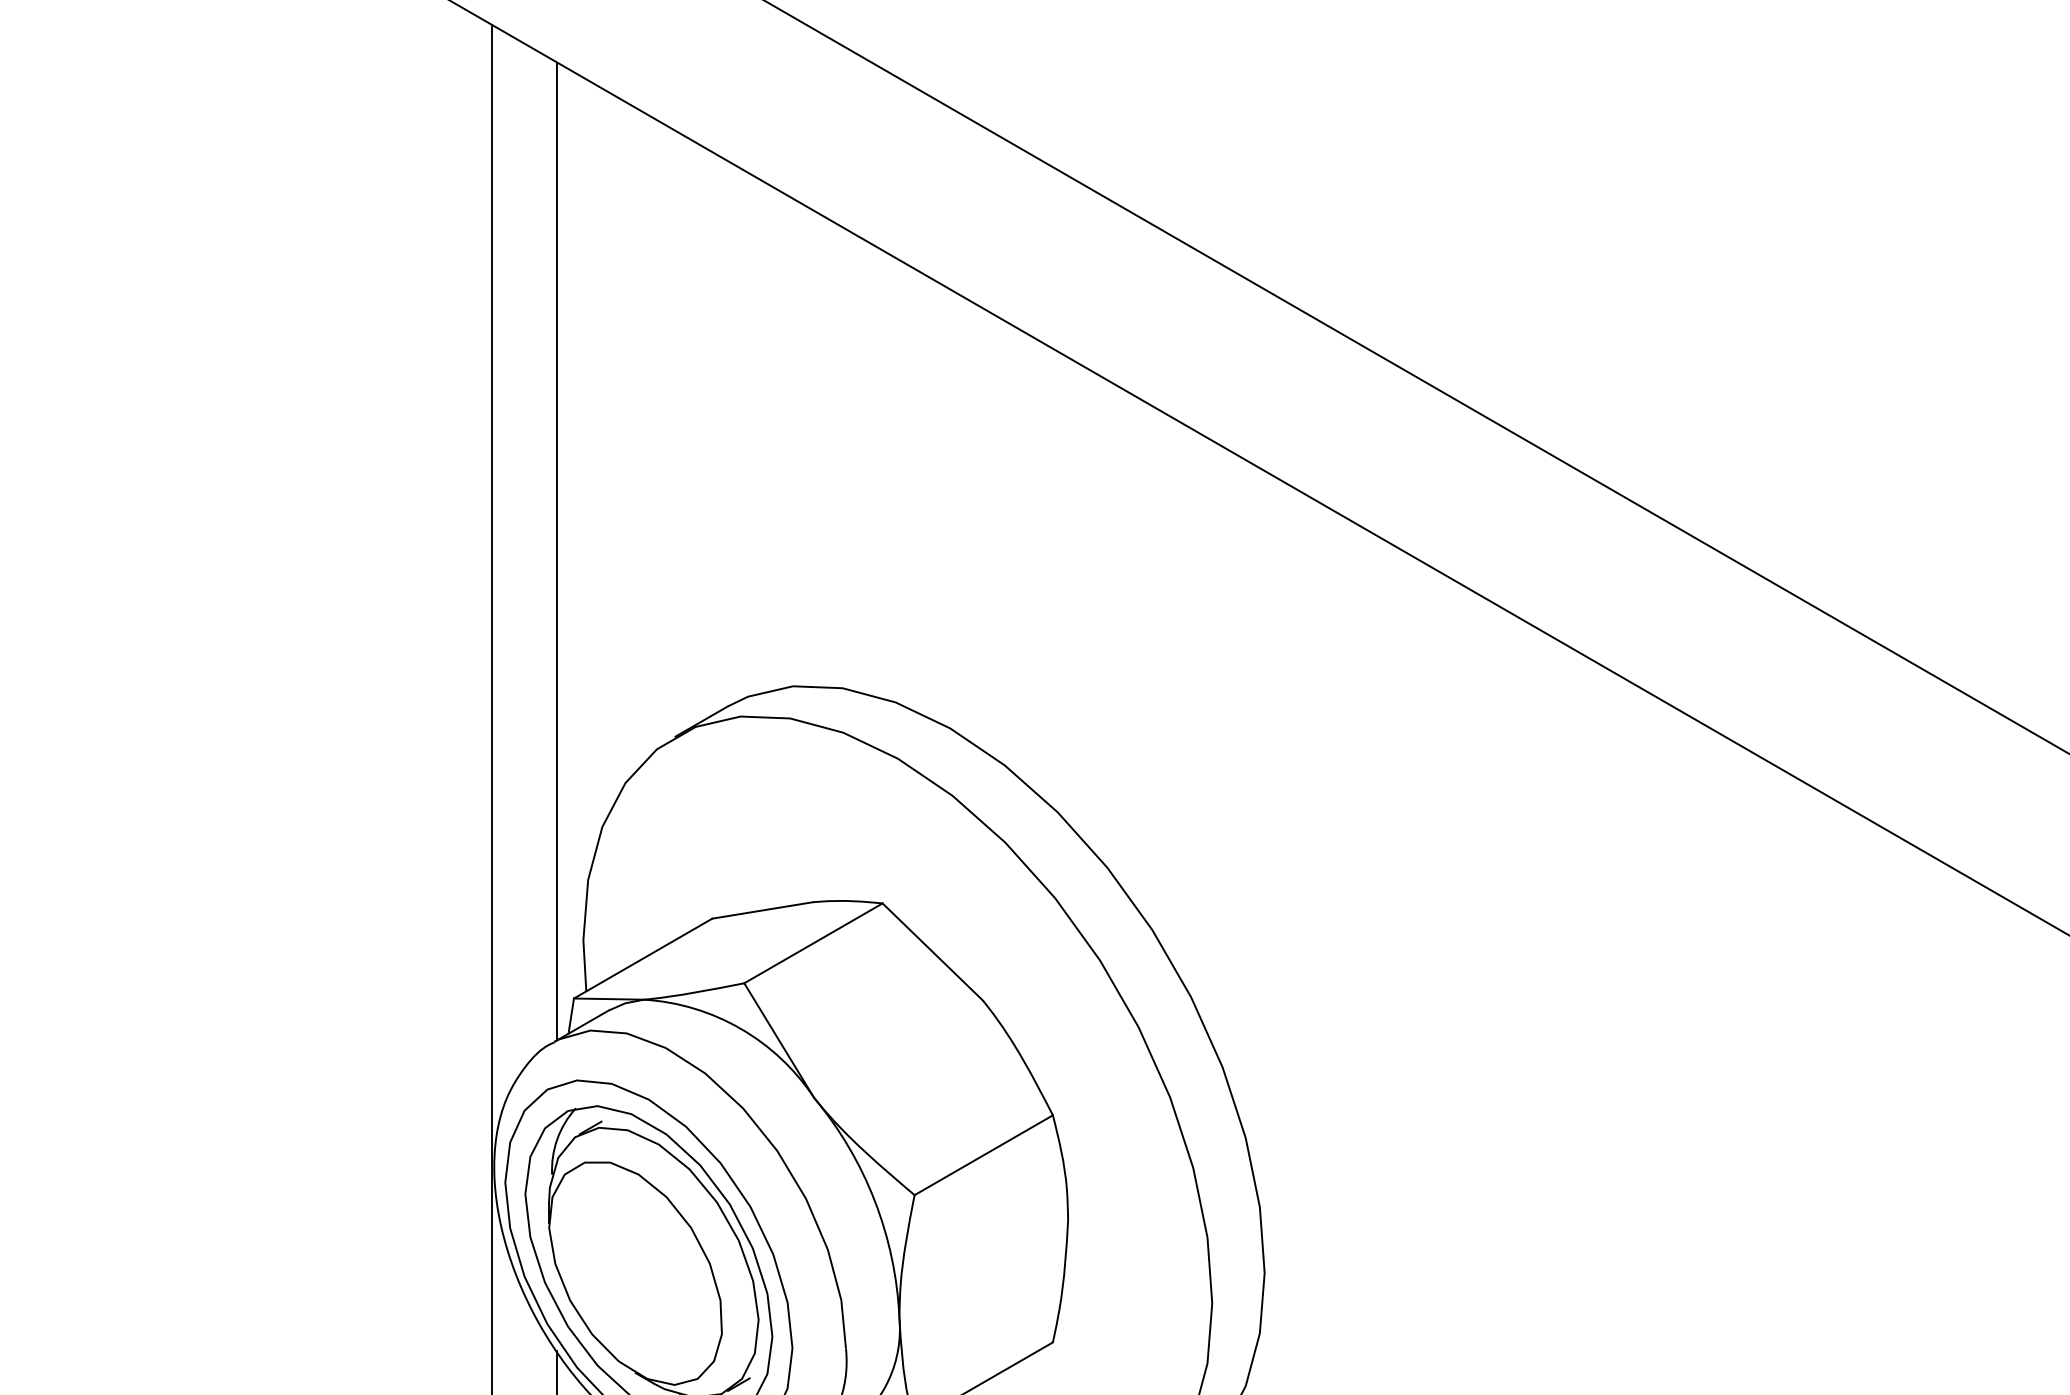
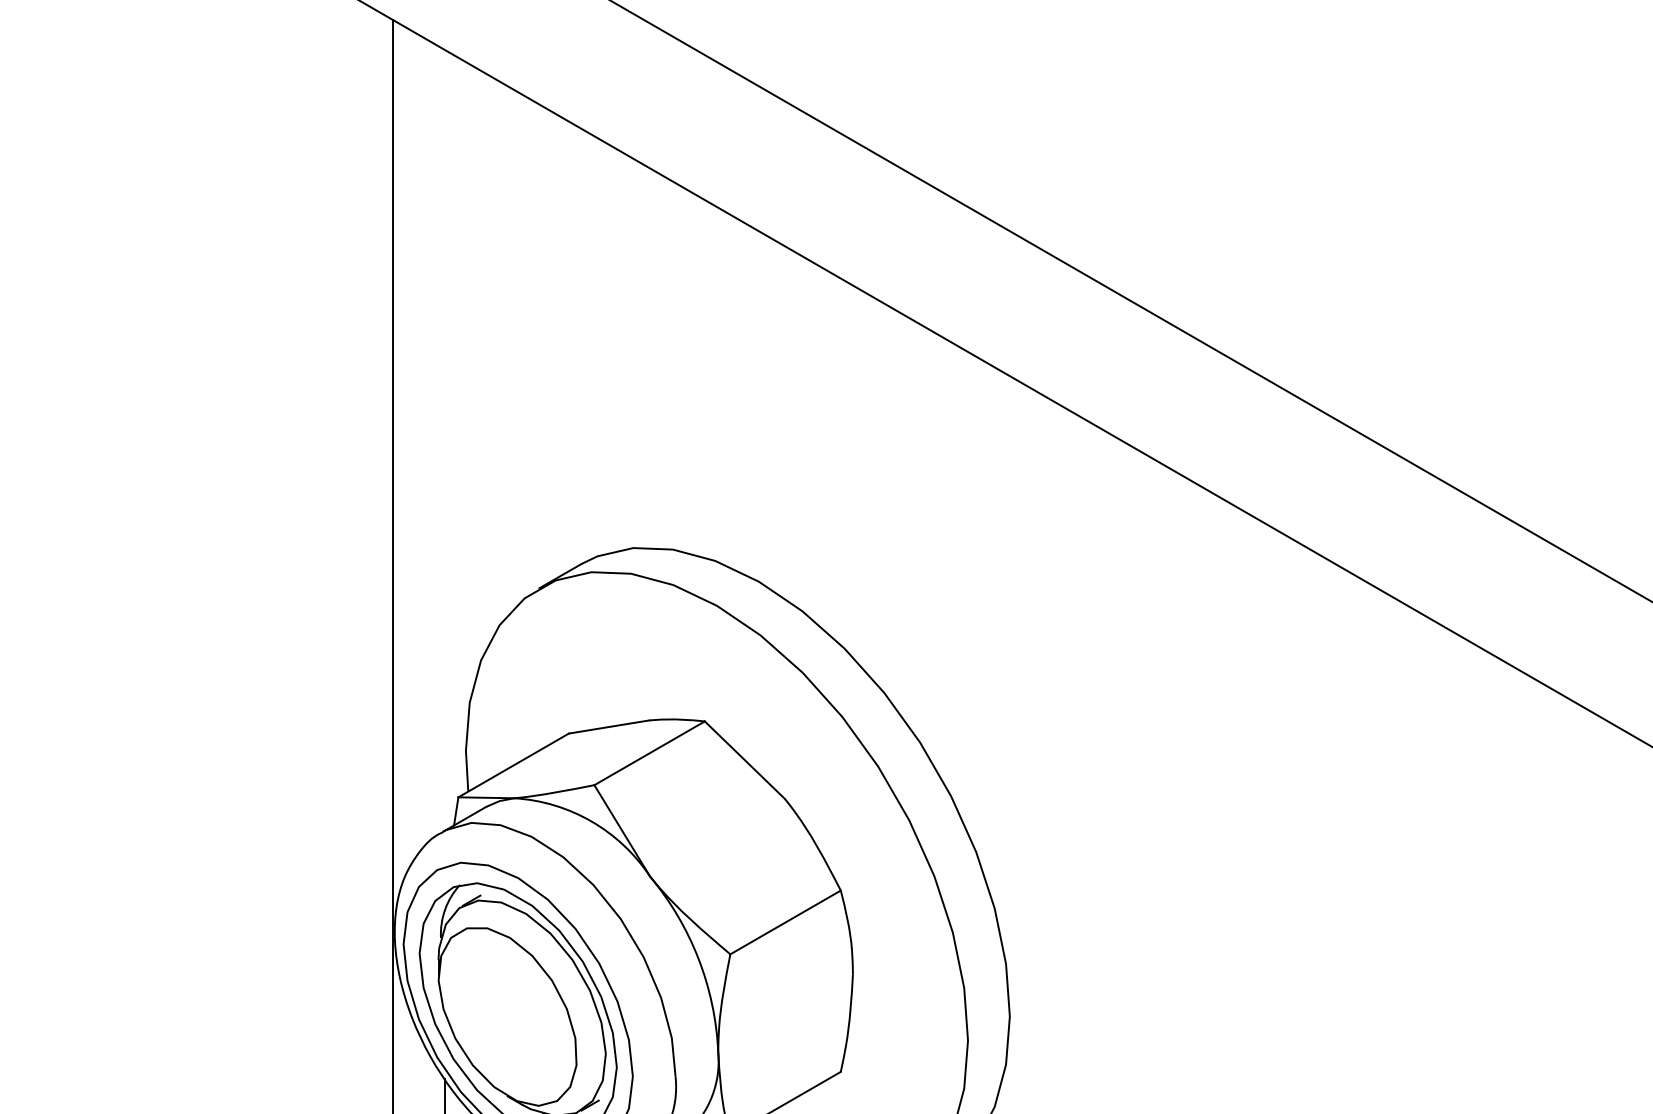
line: (557, 551) -> (445, 440), removed

